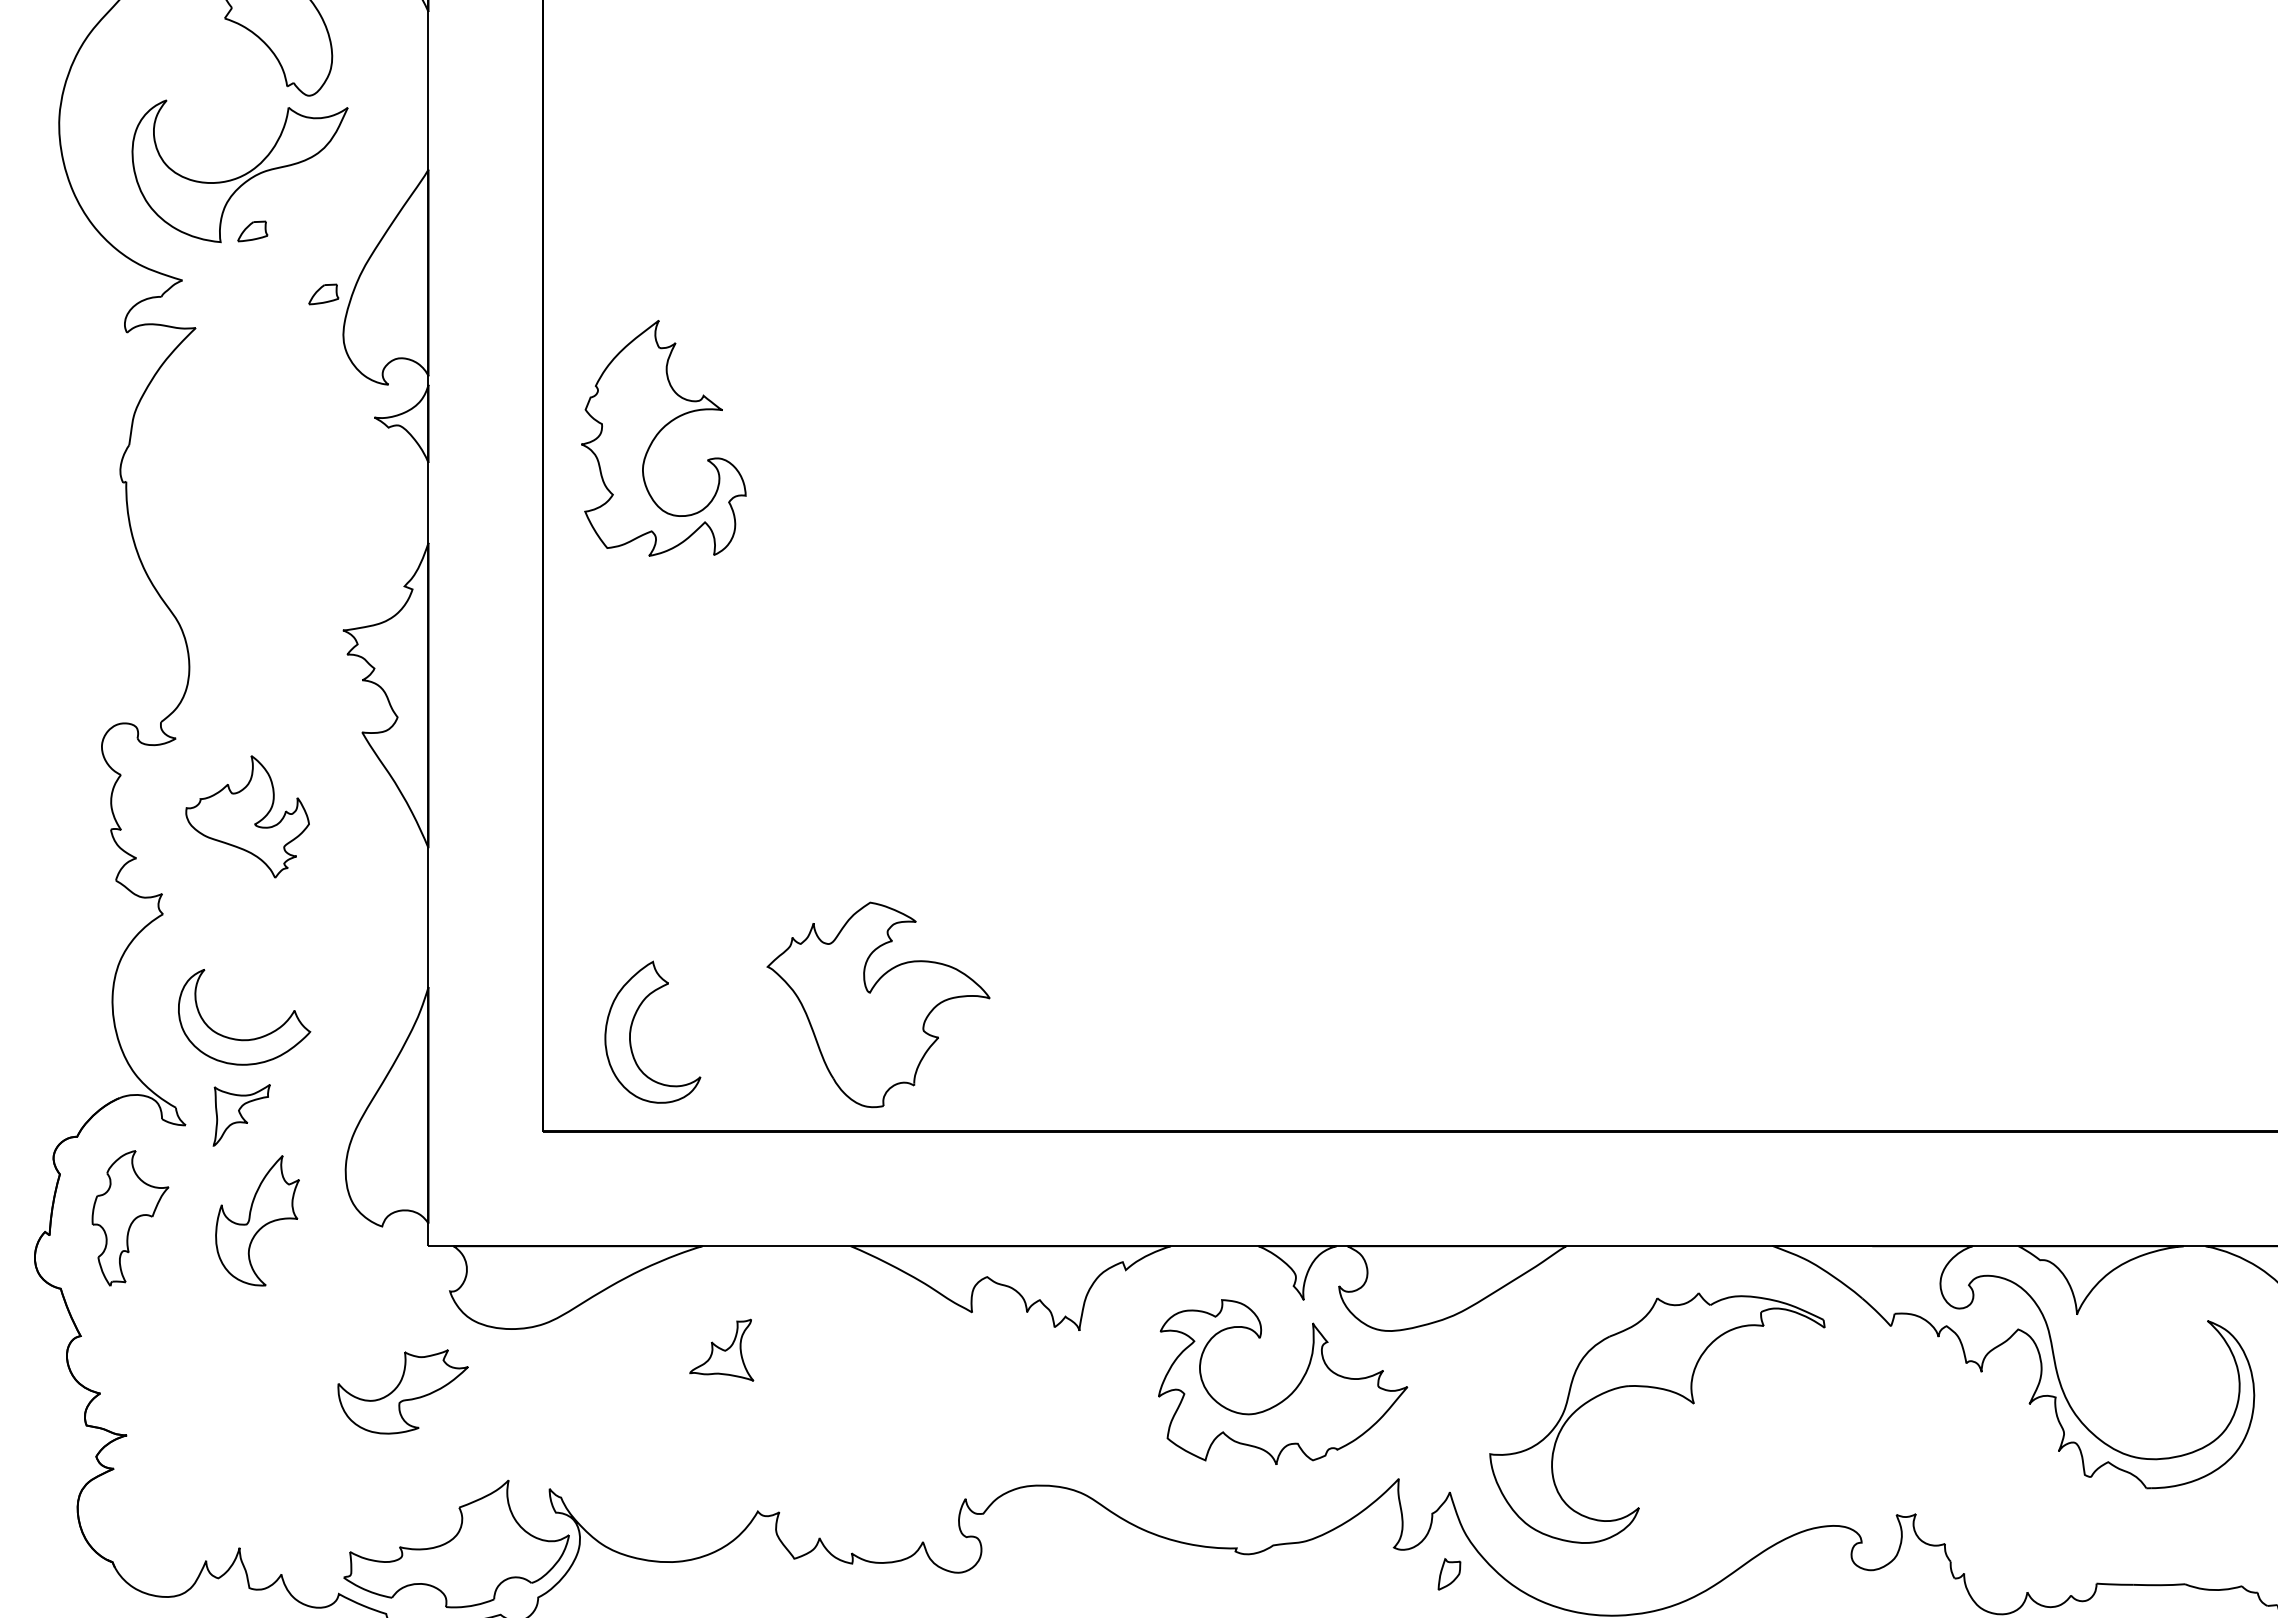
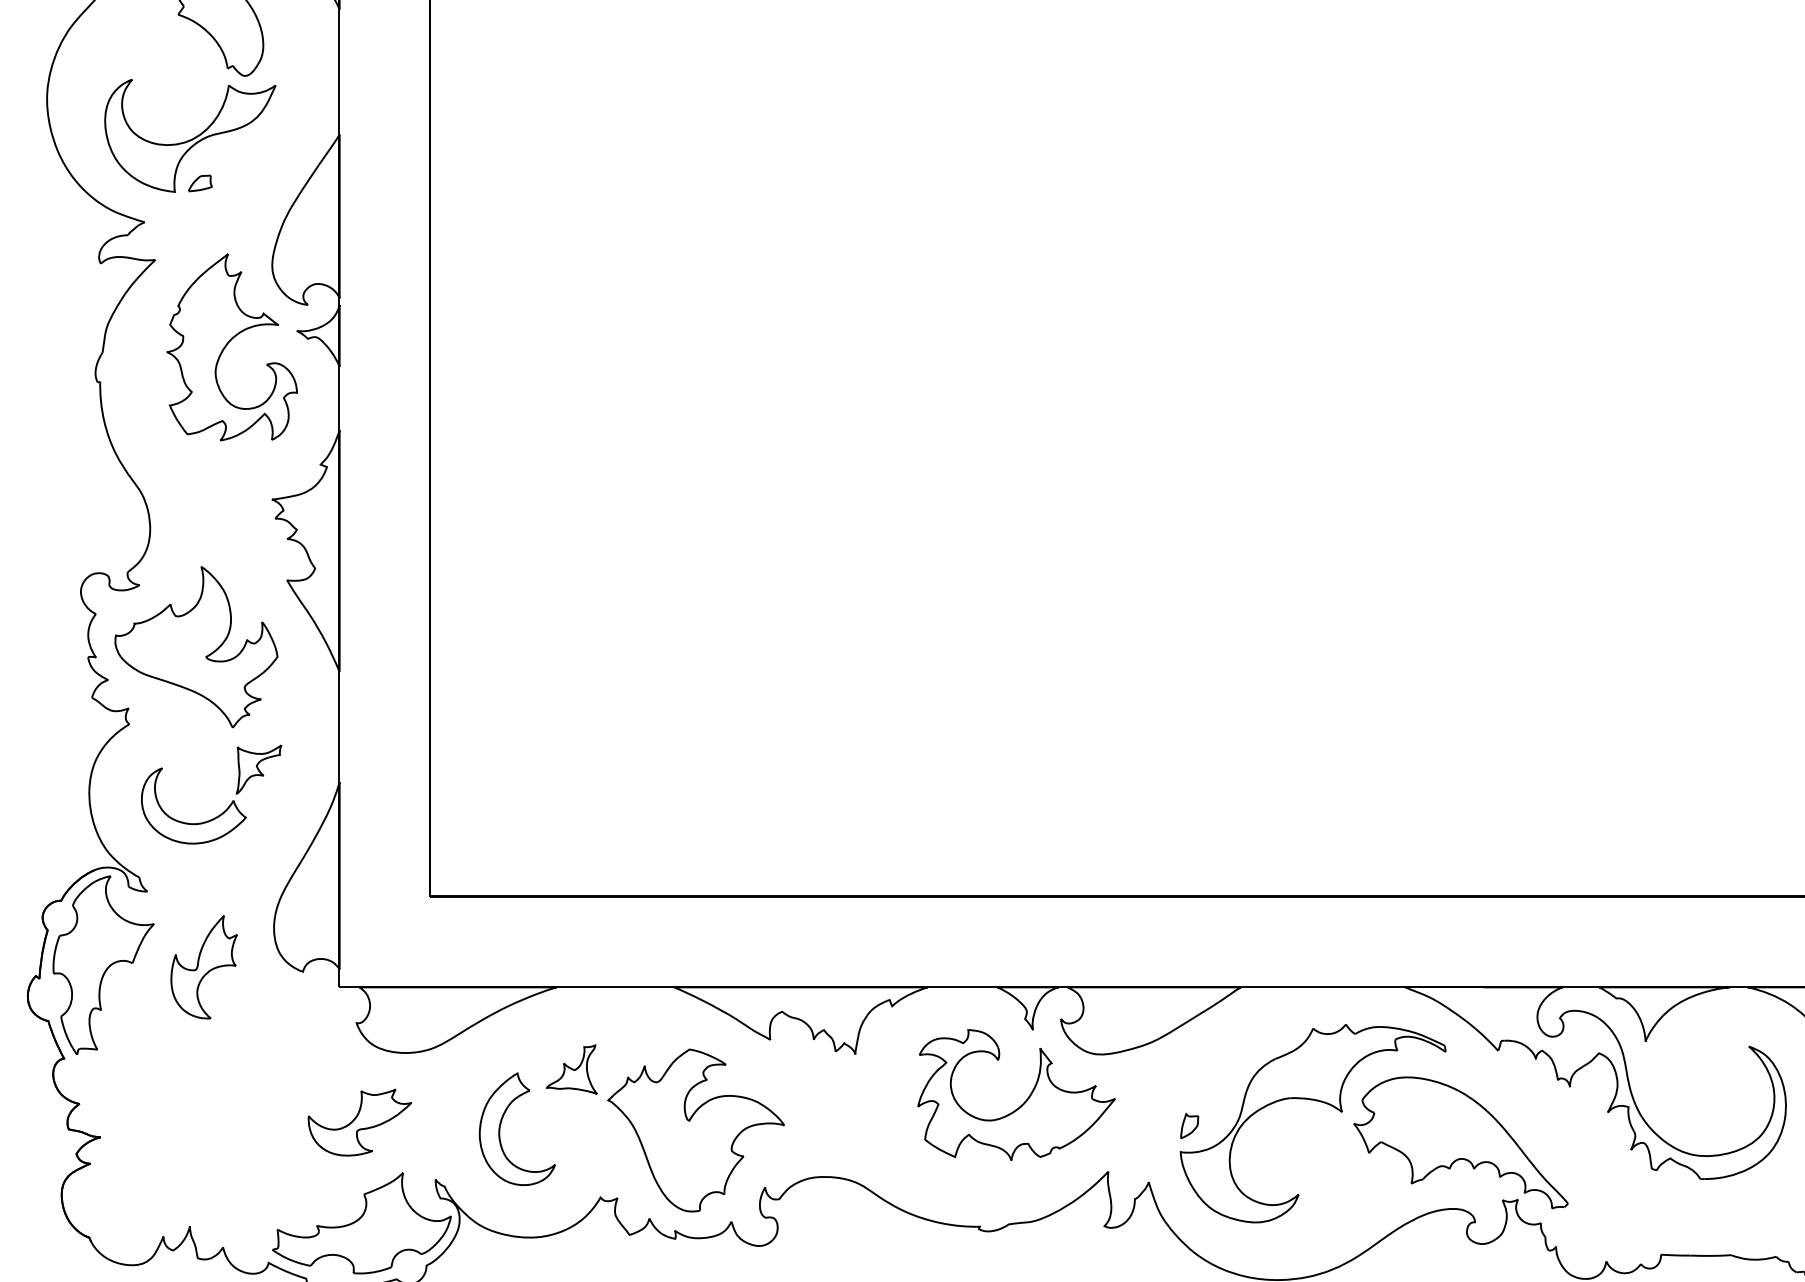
part: (323, 294) -> (256, 233), removed
part: (659, 433) -> (228, 343), moved
part: (247, 816) -> (196, 646), size x1.67
part: (878, 1004) -> (696, 1130), moved
part: (632, 1026) -> (501, 1124), moved
part: (241, 1115) -> (258, 769), moved
part: (130, 1218) -> (103, 965), size x1.67
part: (402, 1391) -> (359, 1122), moved
part: (1843, 1442) -> (1460, 1142), added
part: (1449, 1574) -> (1189, 1126), moved

